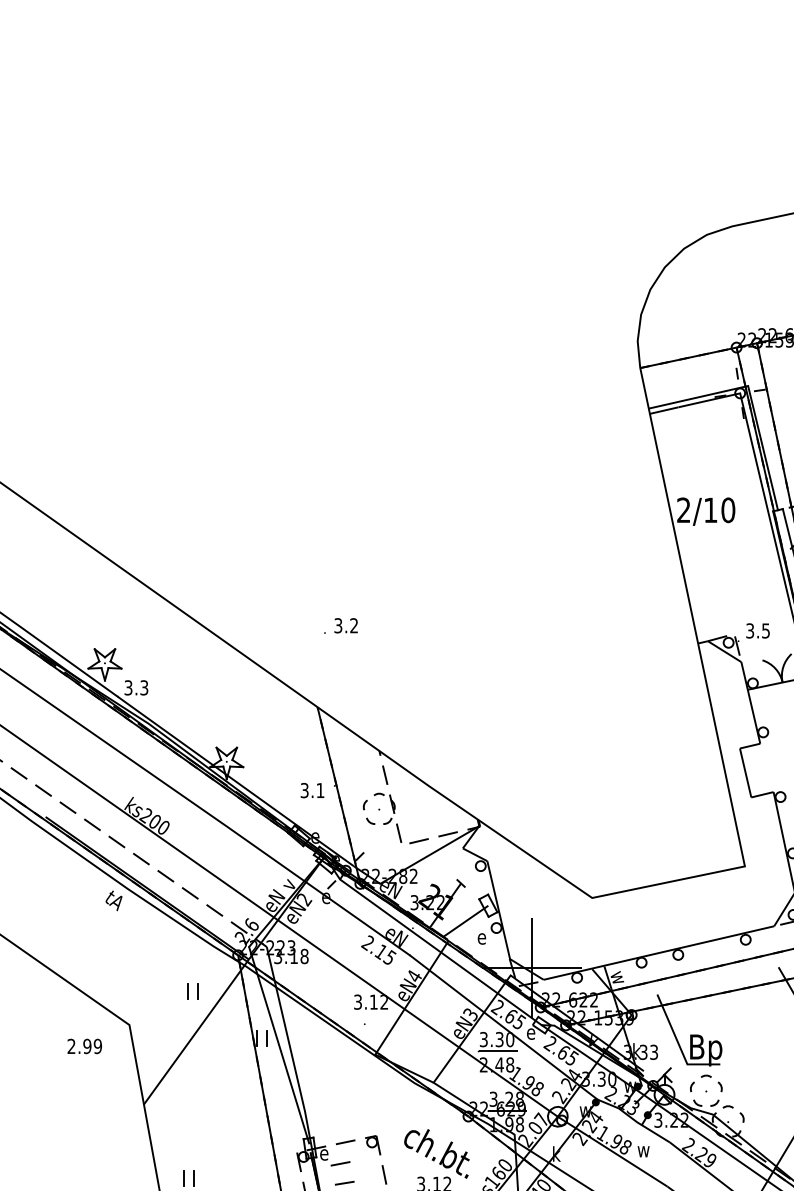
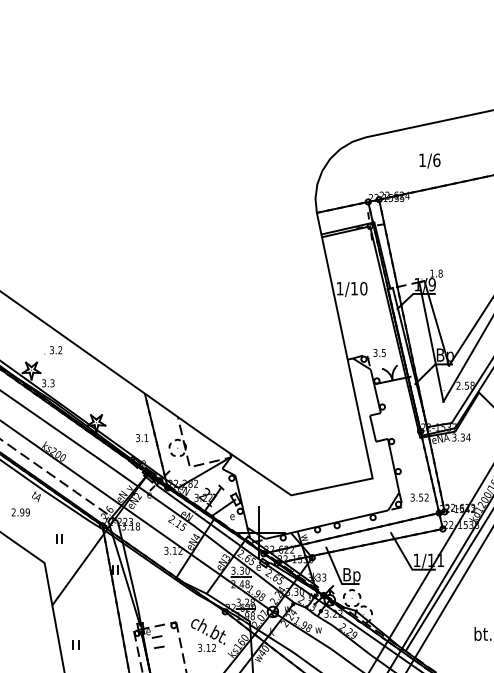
text: (682, 509) -> (339, 288), 2/10 -> 1/10
text: (341, 626) -> (53, 350), moved
part: (193, 990) -> (59, 538), moved
text: (84, 1046) -> (20, 512), moved

